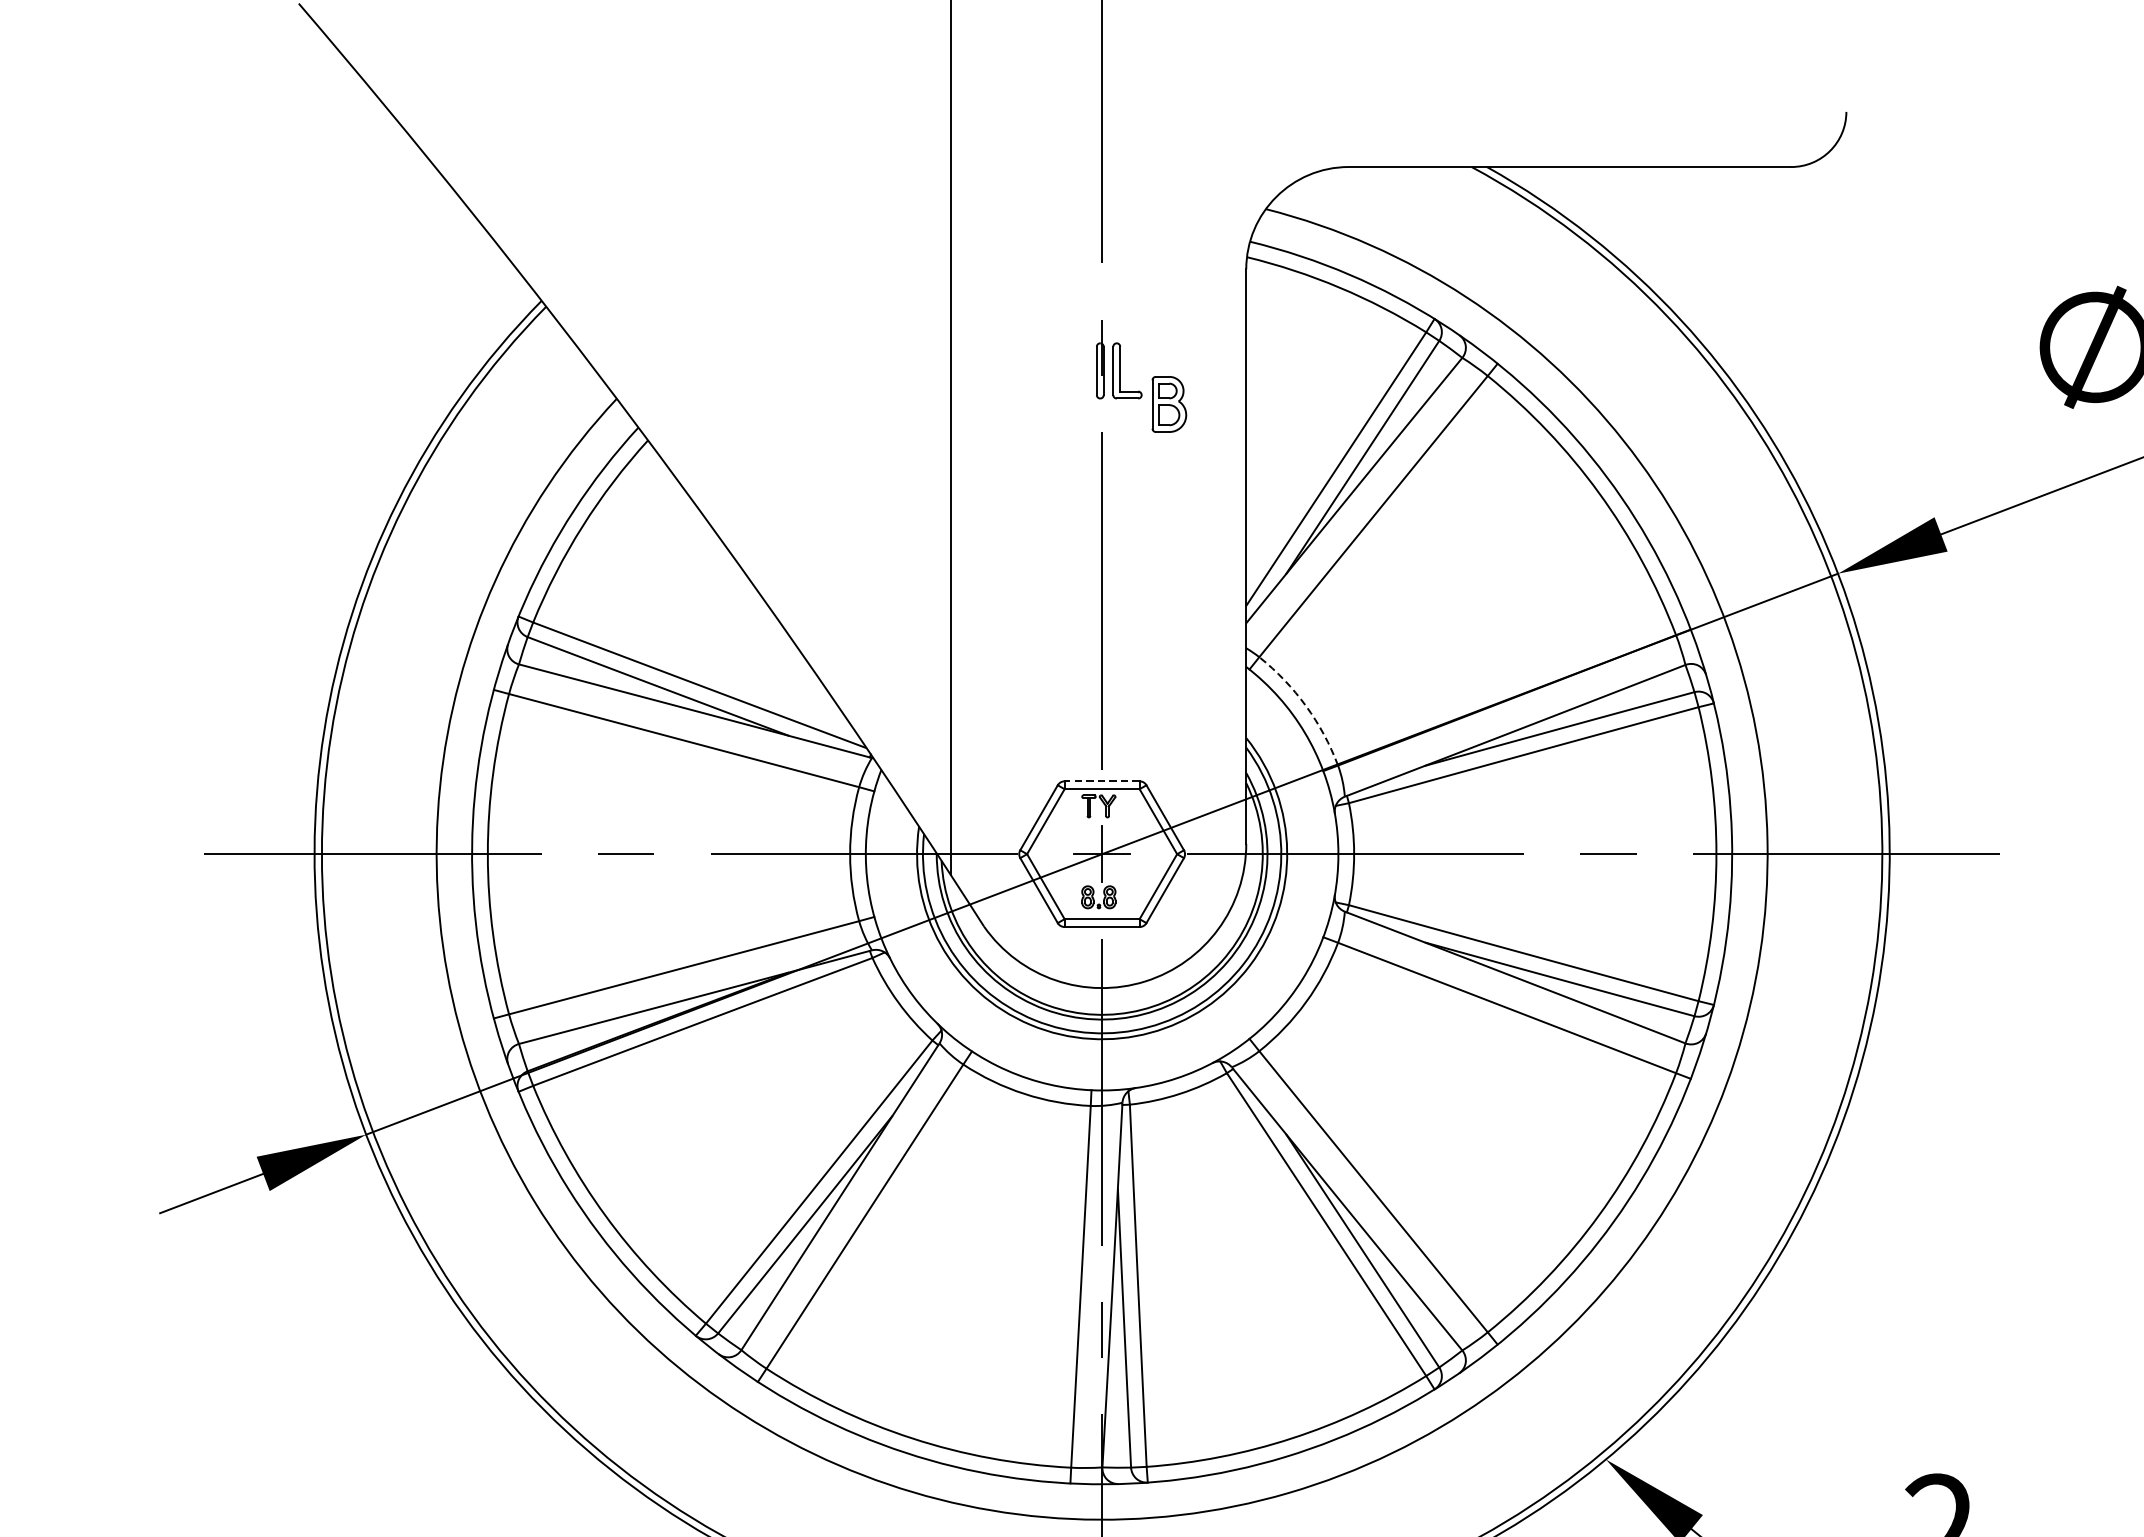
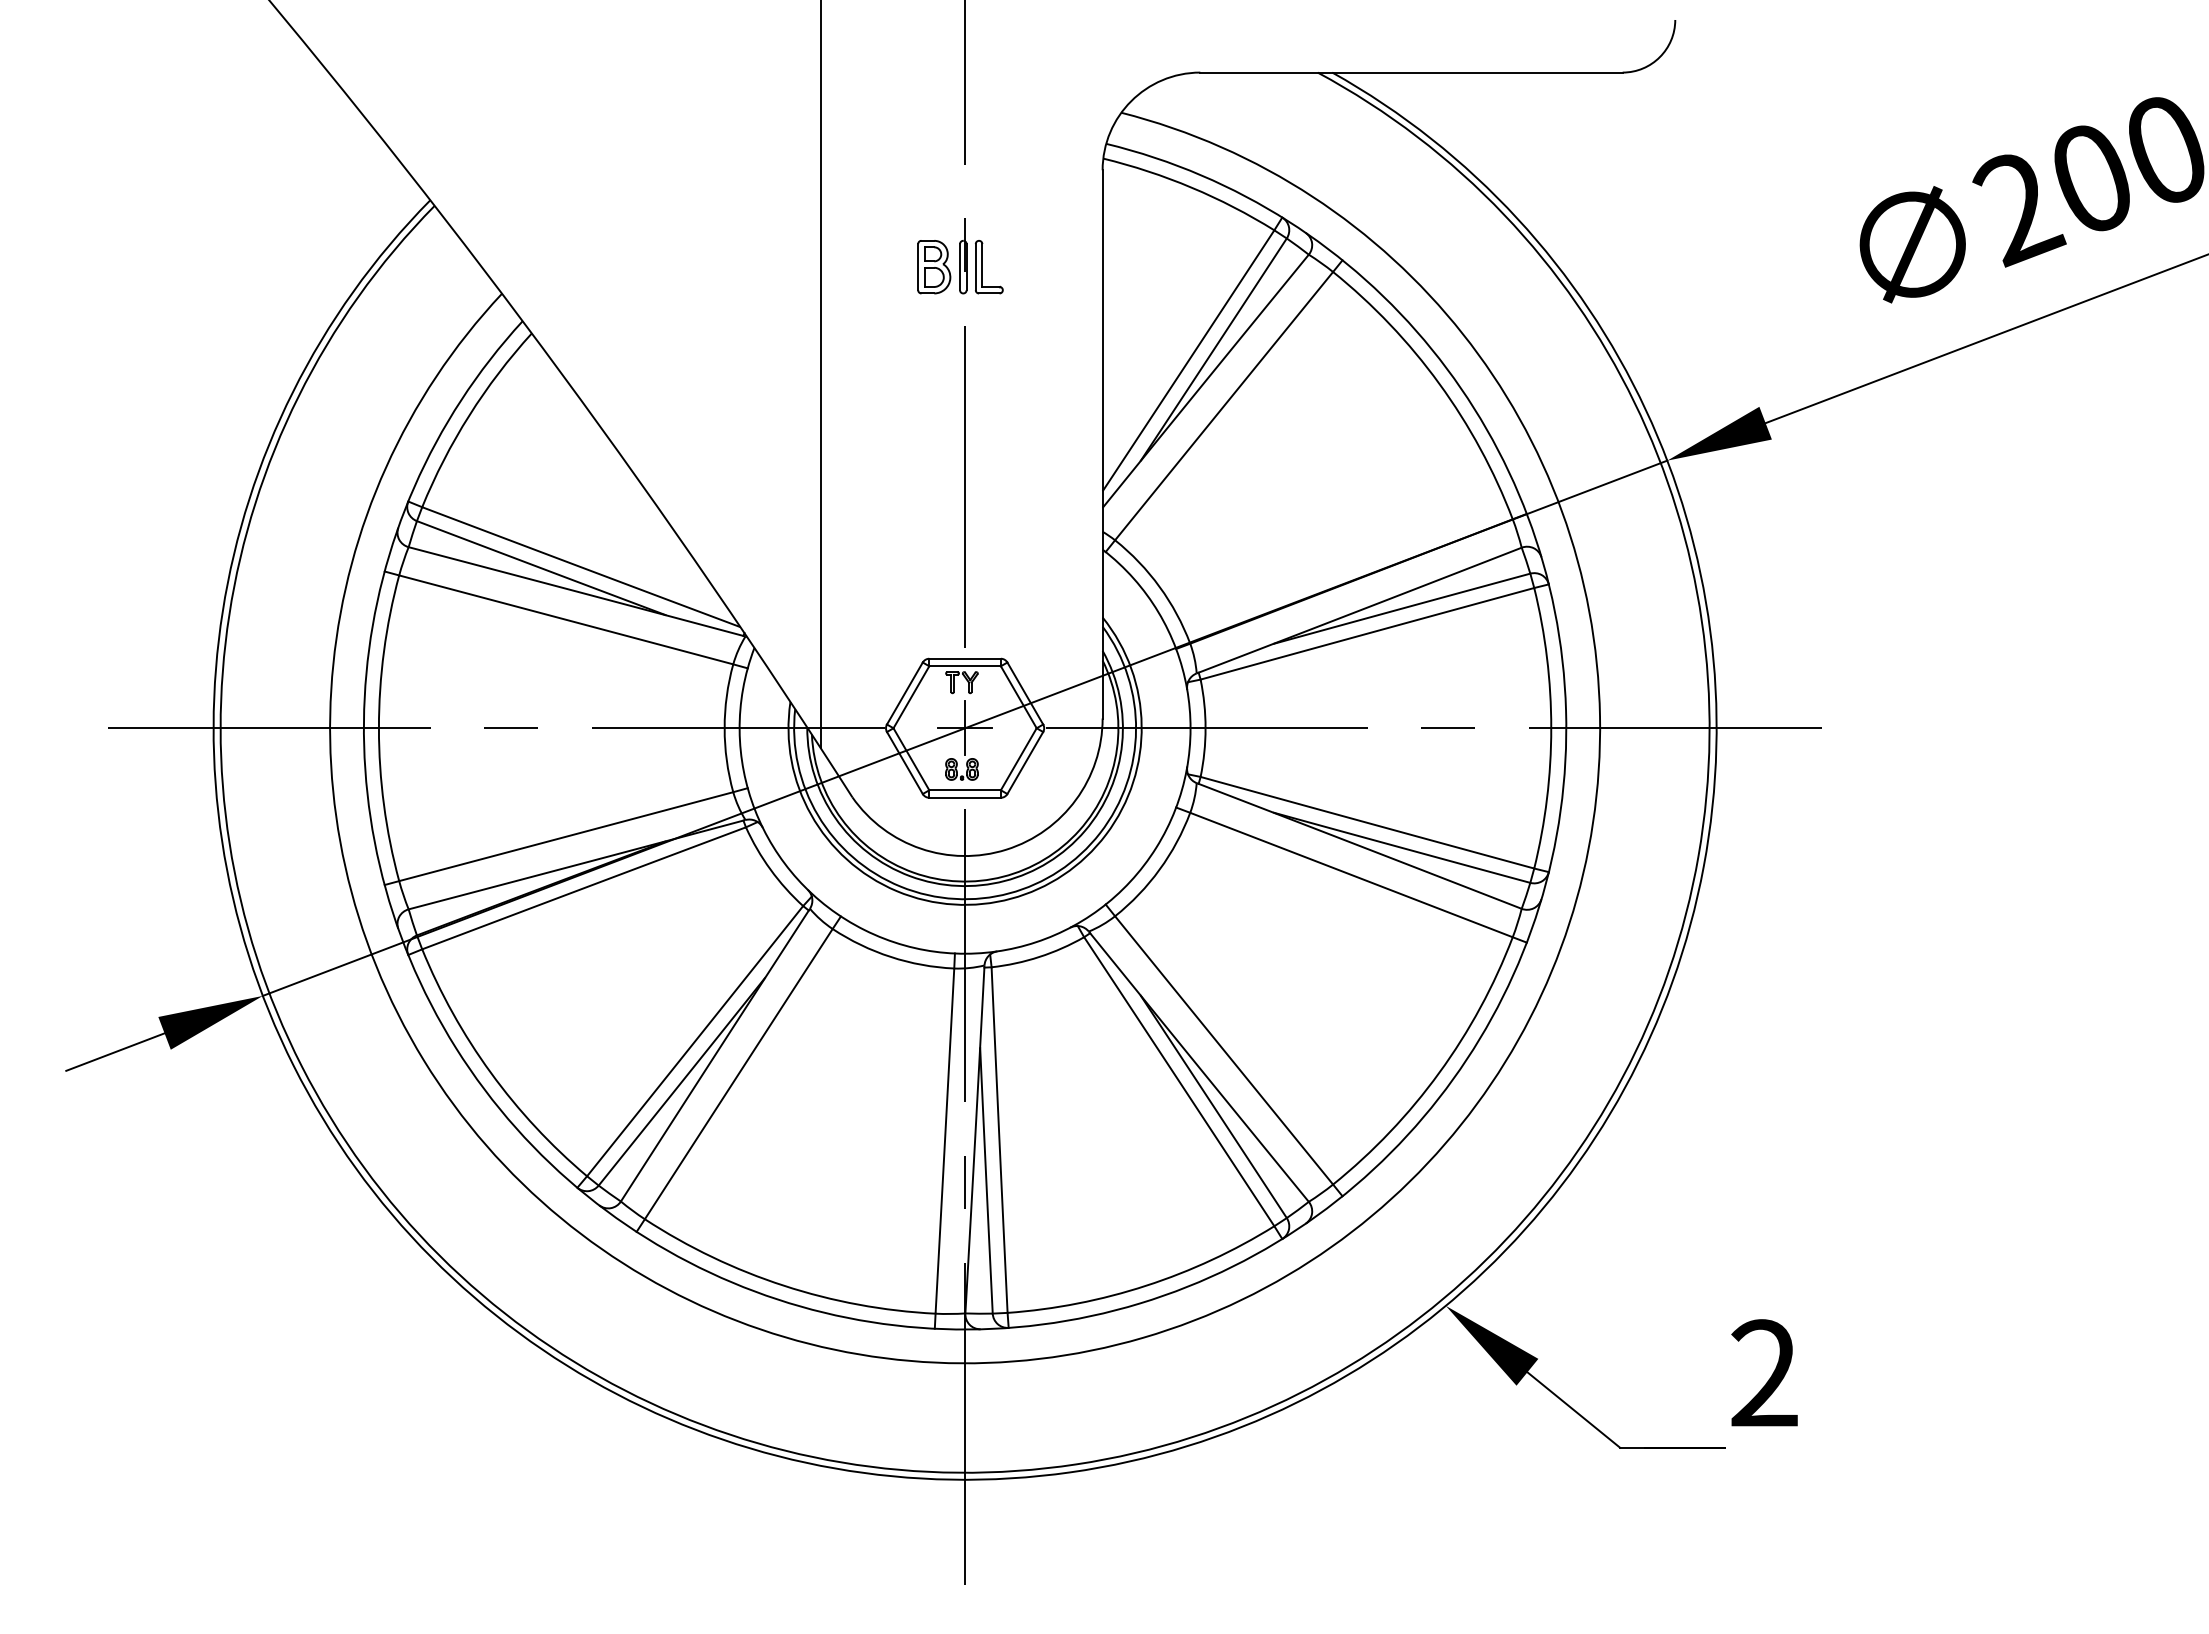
part: (1169, 404) -> (934, 267), moved
arc: (1305, 705) -> (1159, 586), dashed -> solid
line: (1102, 781) -> (965, 658), dashed -> solid

